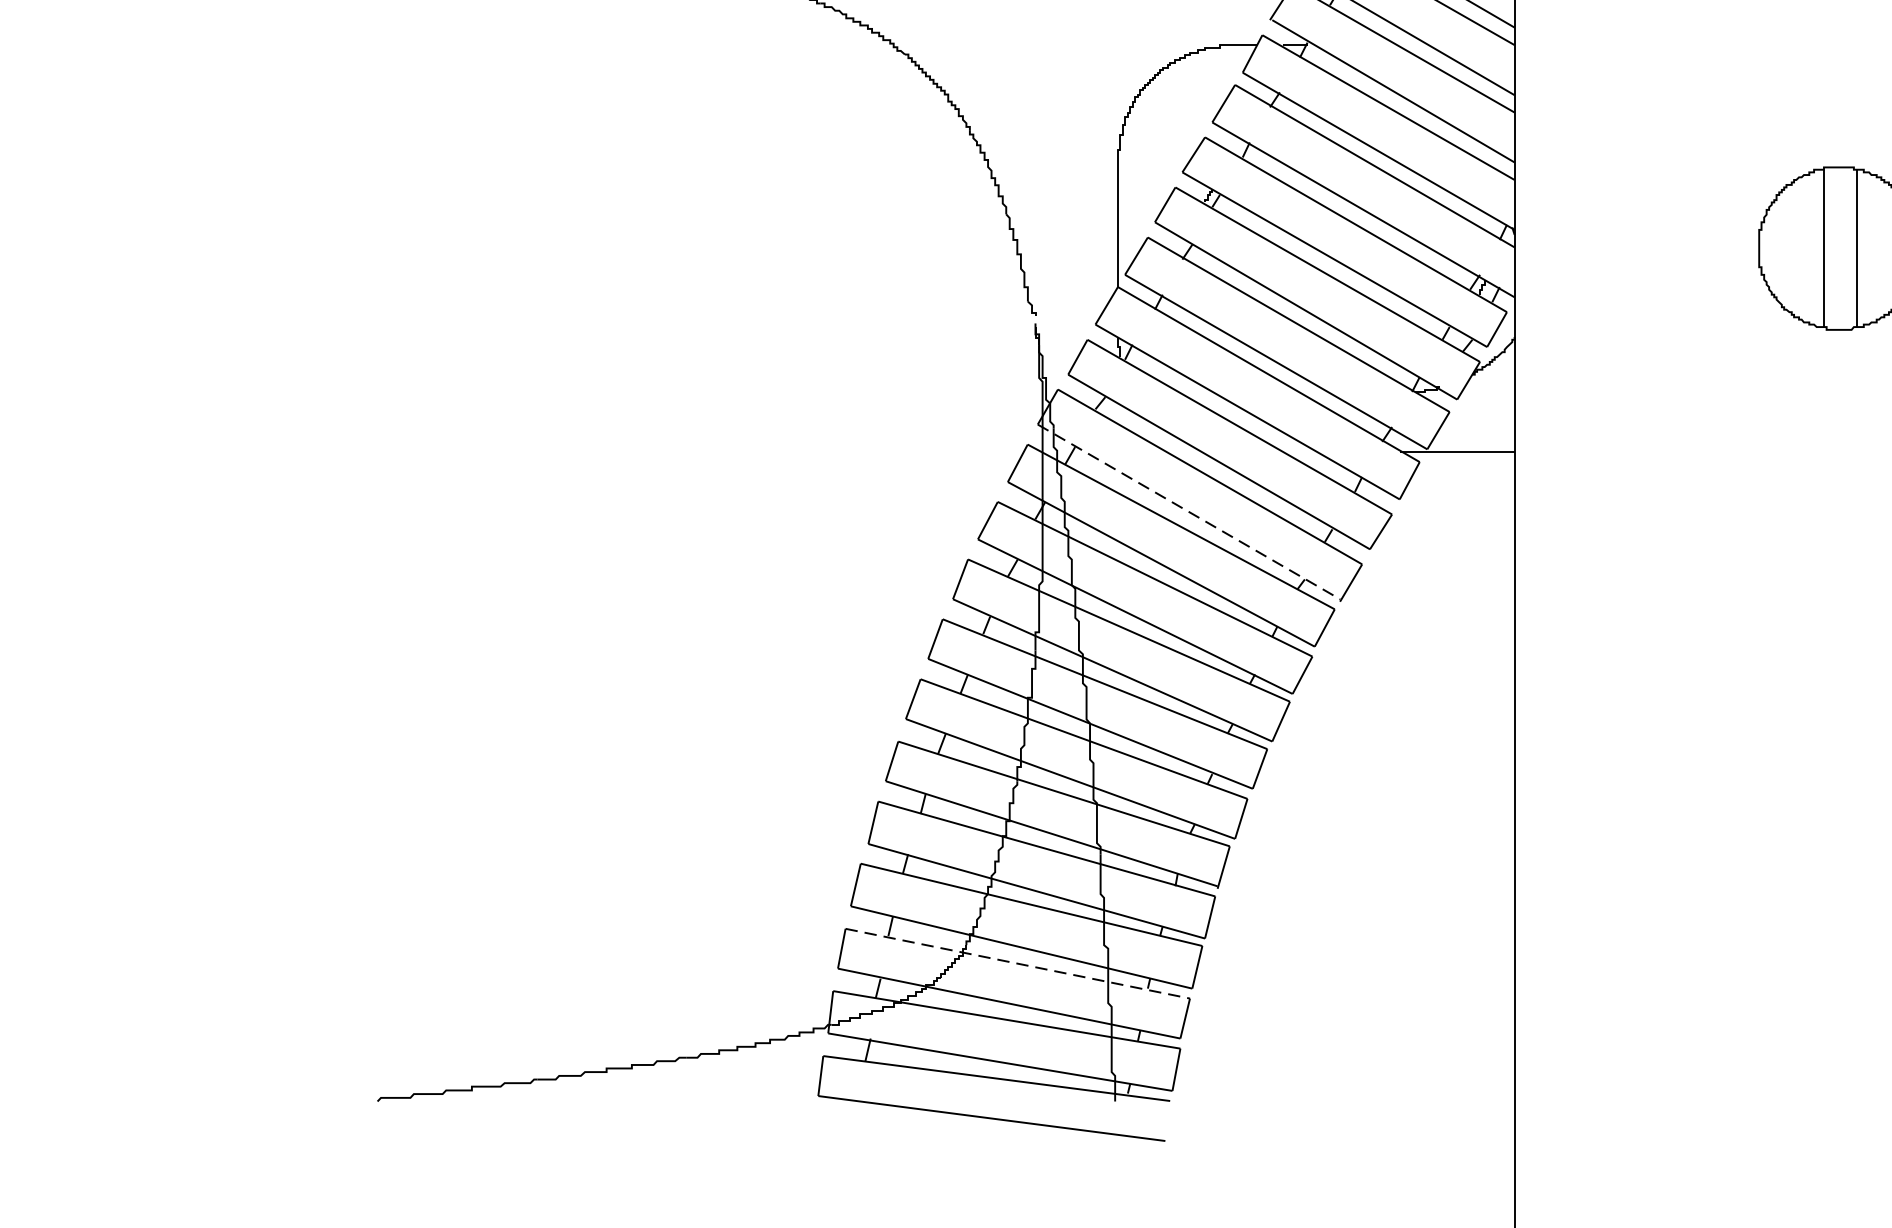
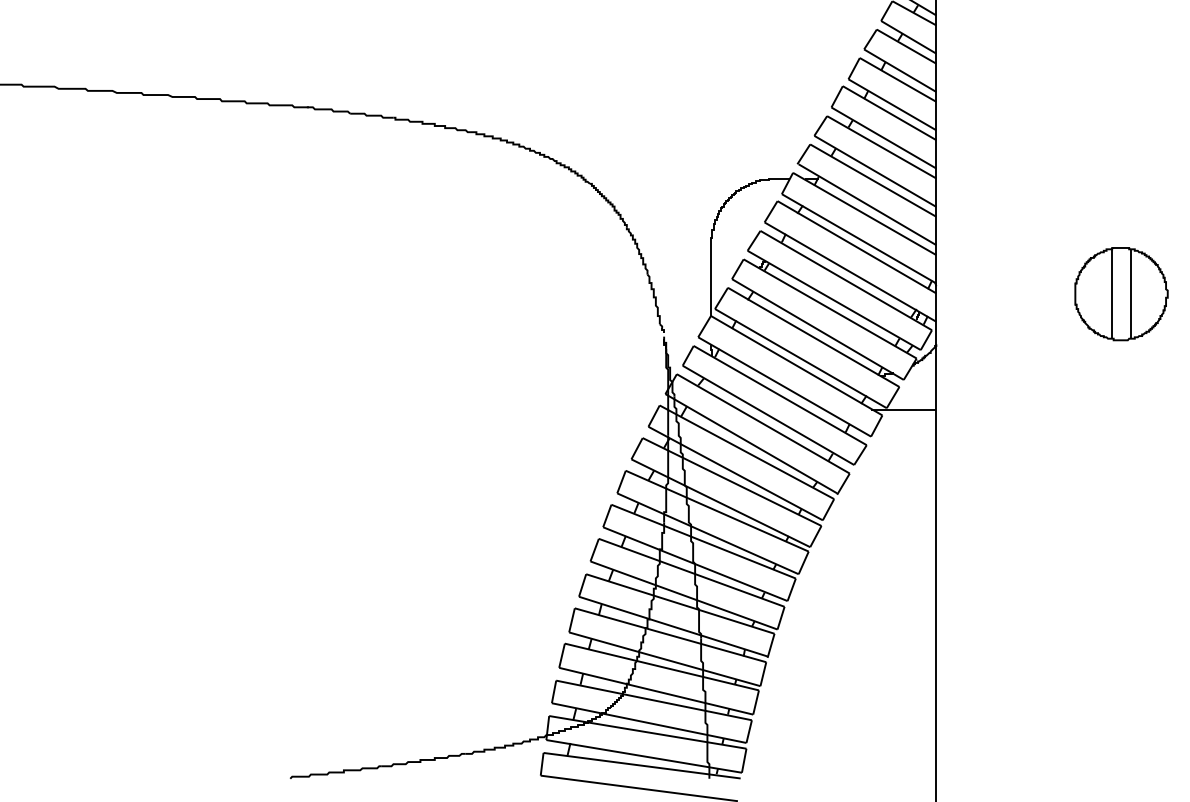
line: (1189, 511) -> (751, 443), dashed -> solid
line: (1018, 963) -> (654, 700), dashed -> solid

